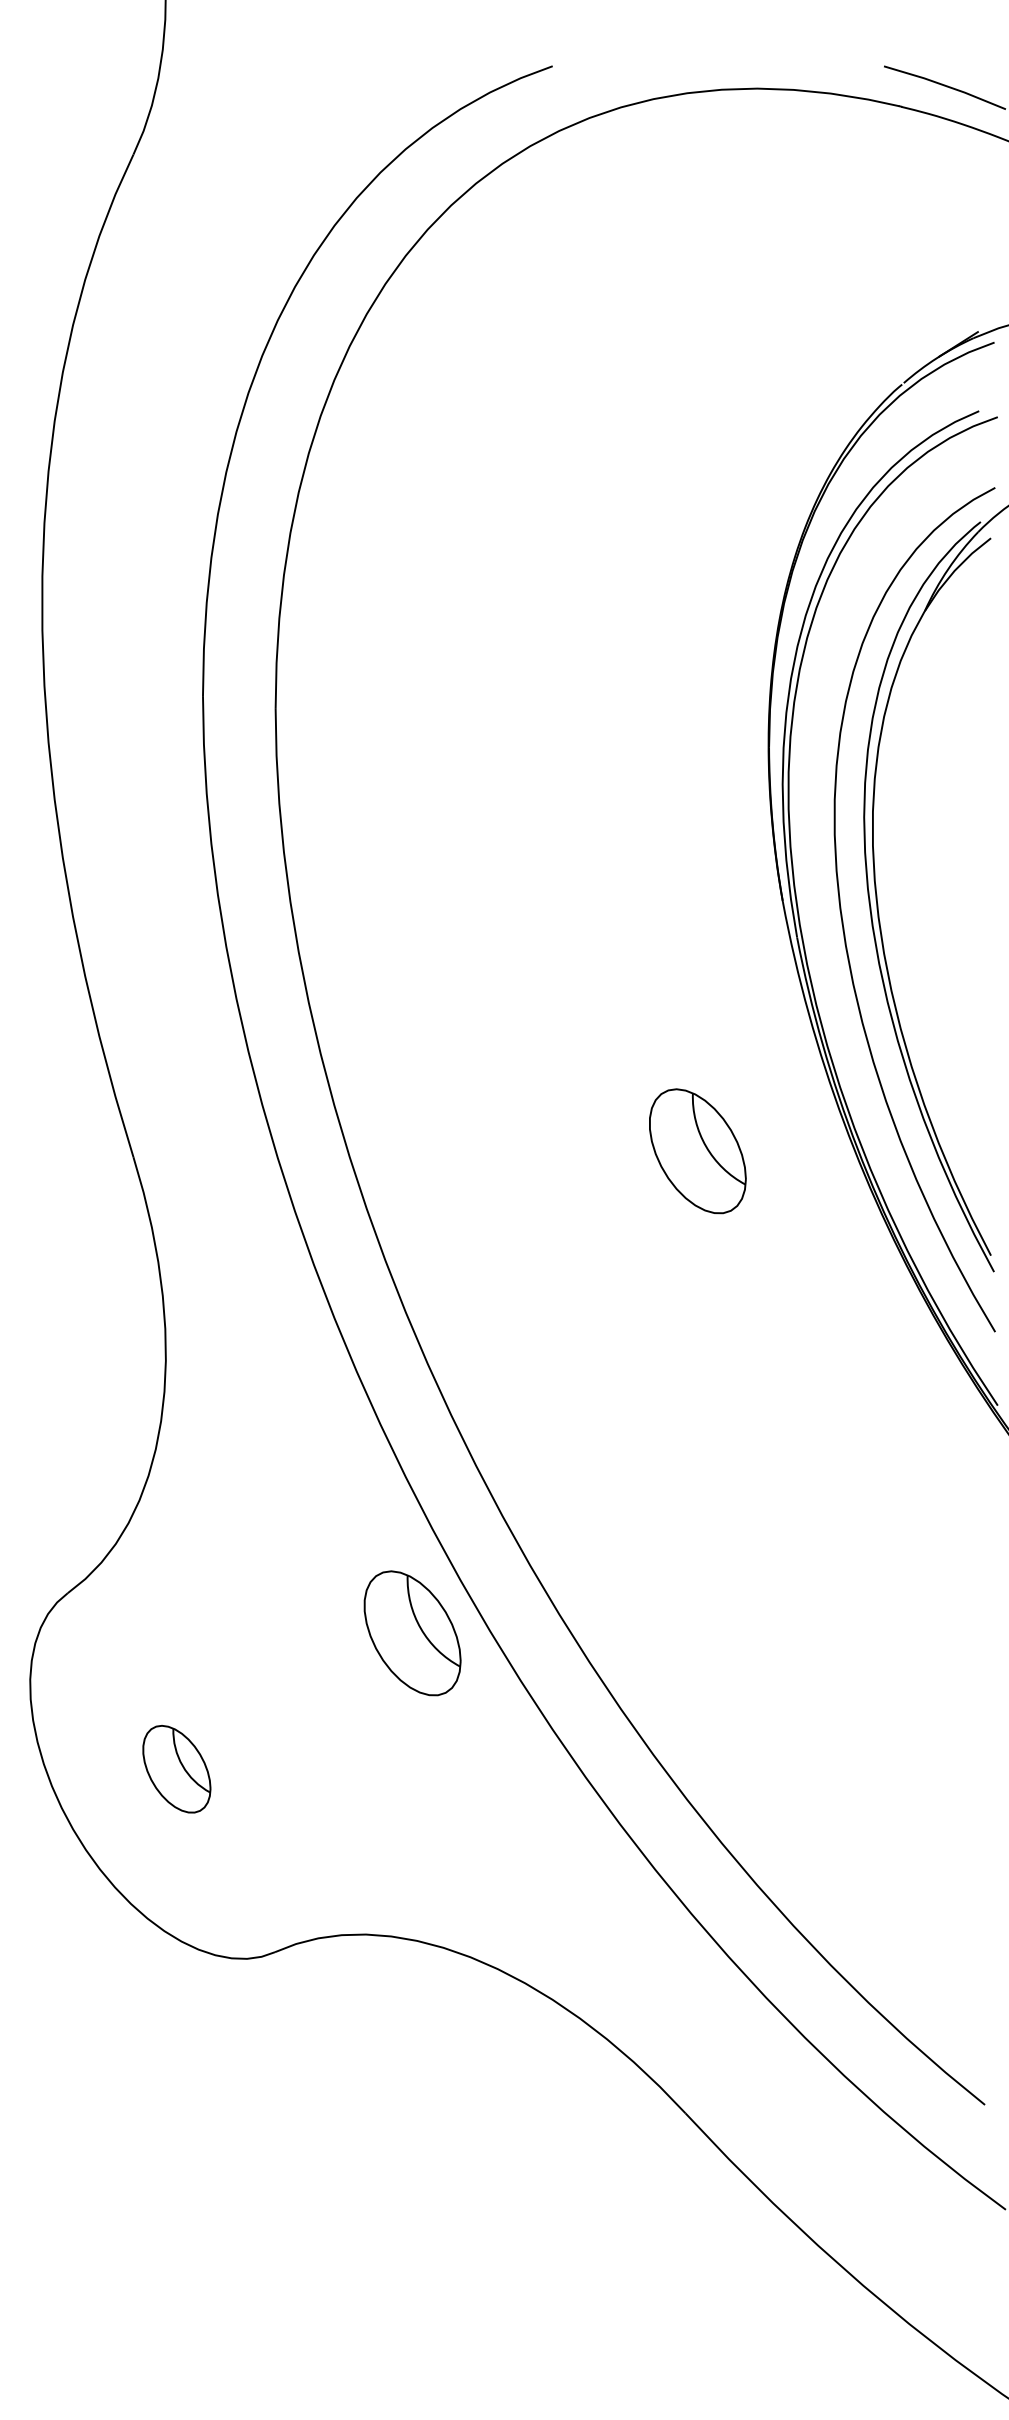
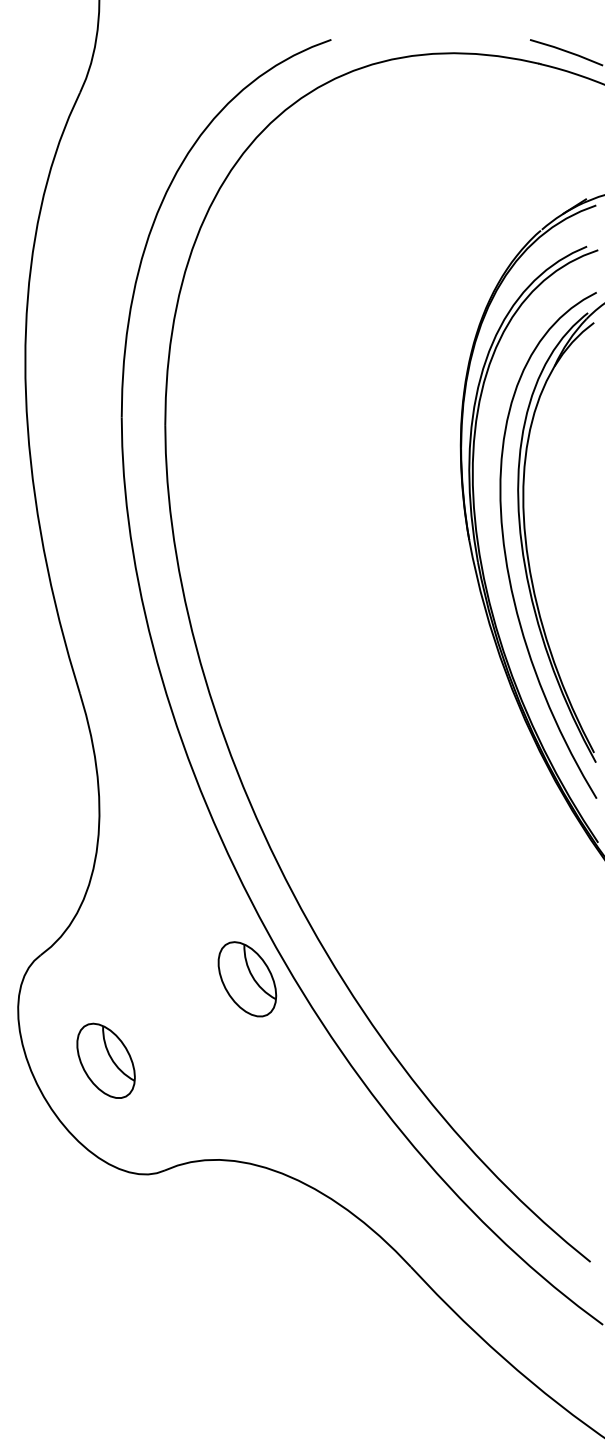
part: (697, 1151) -> (418, 690), removed
part: (175, 1768) -> (105, 1060), size x1.43

